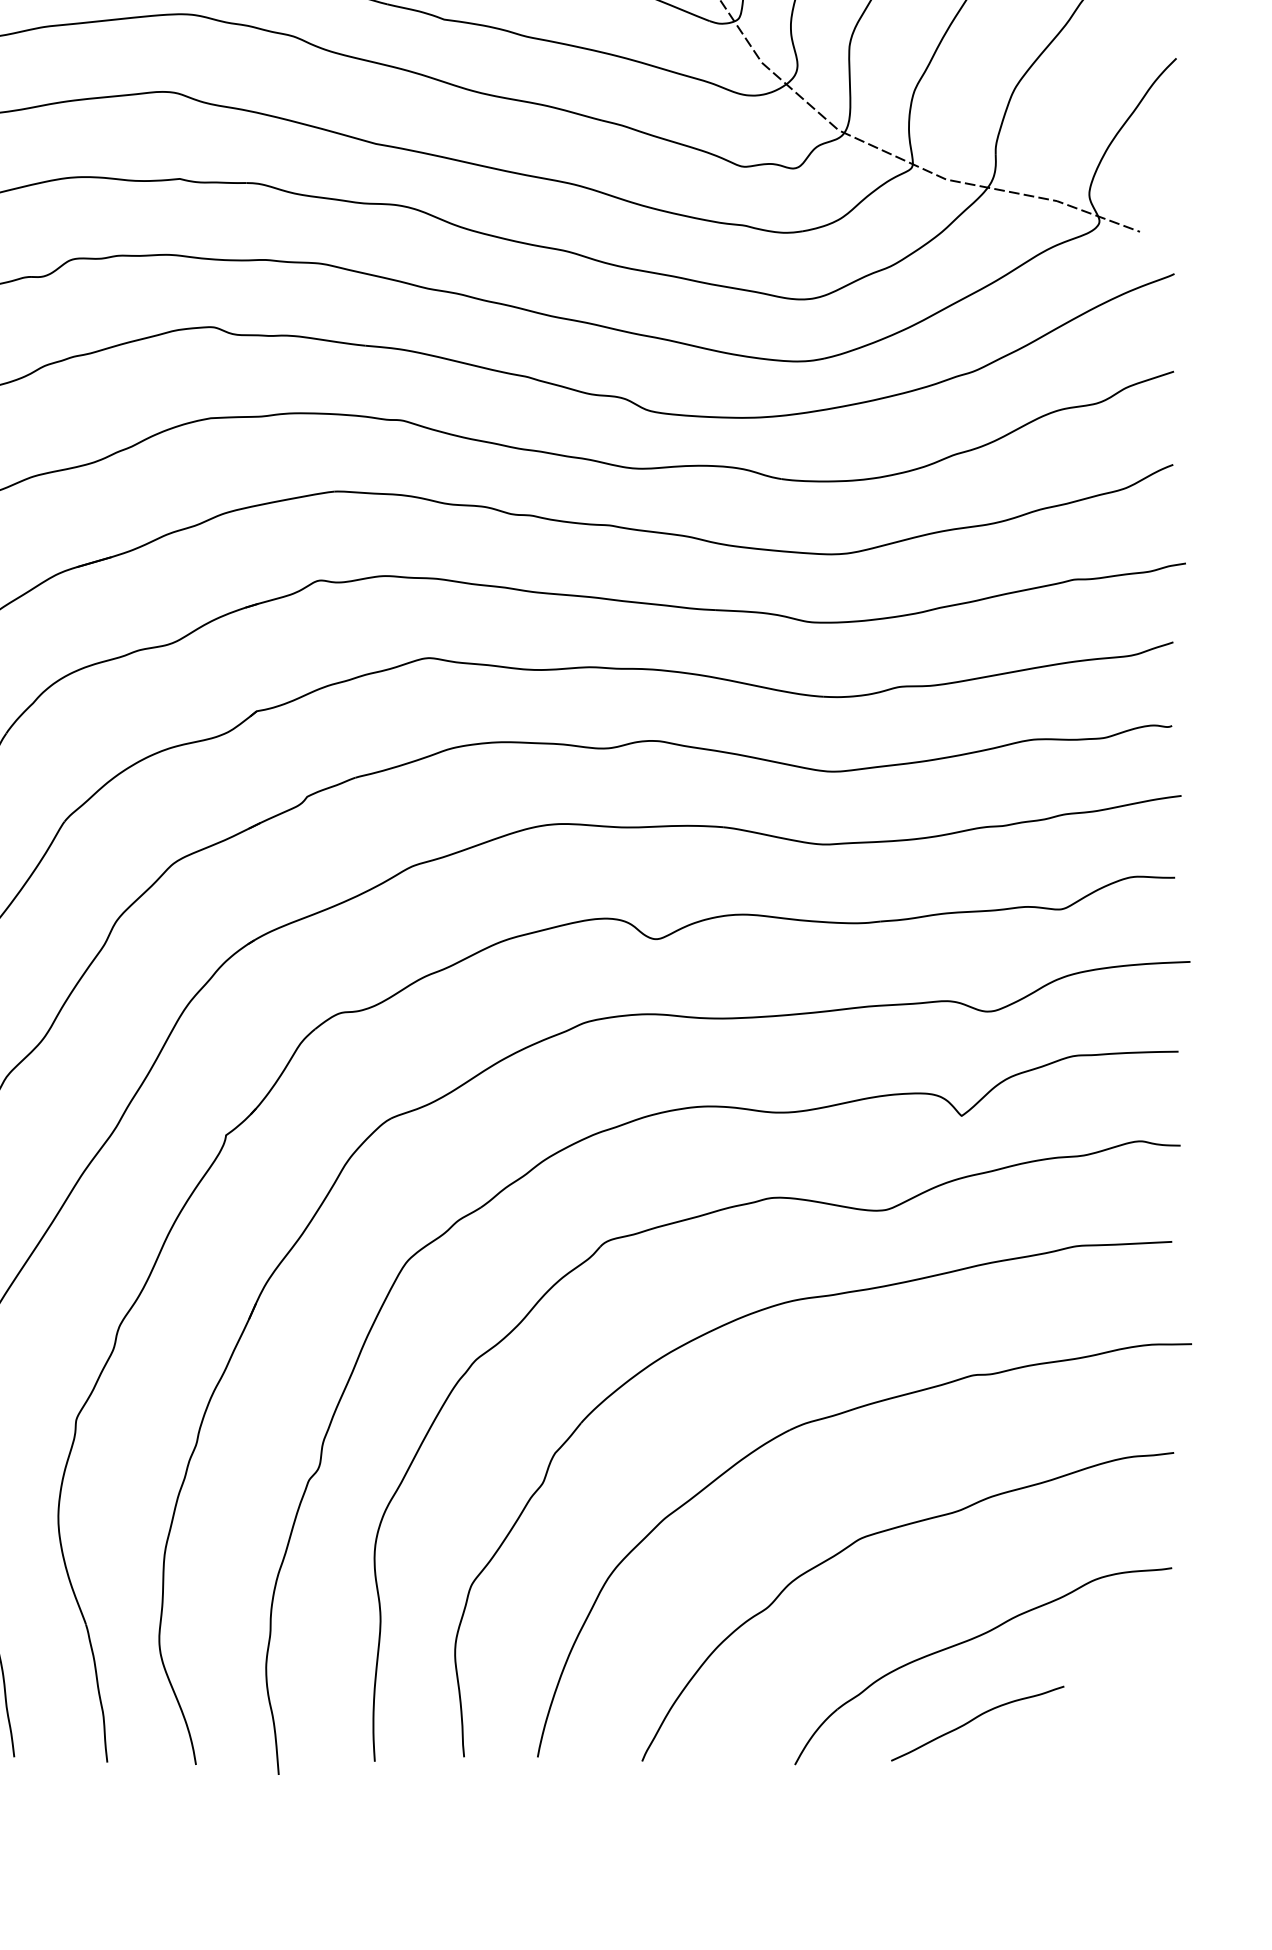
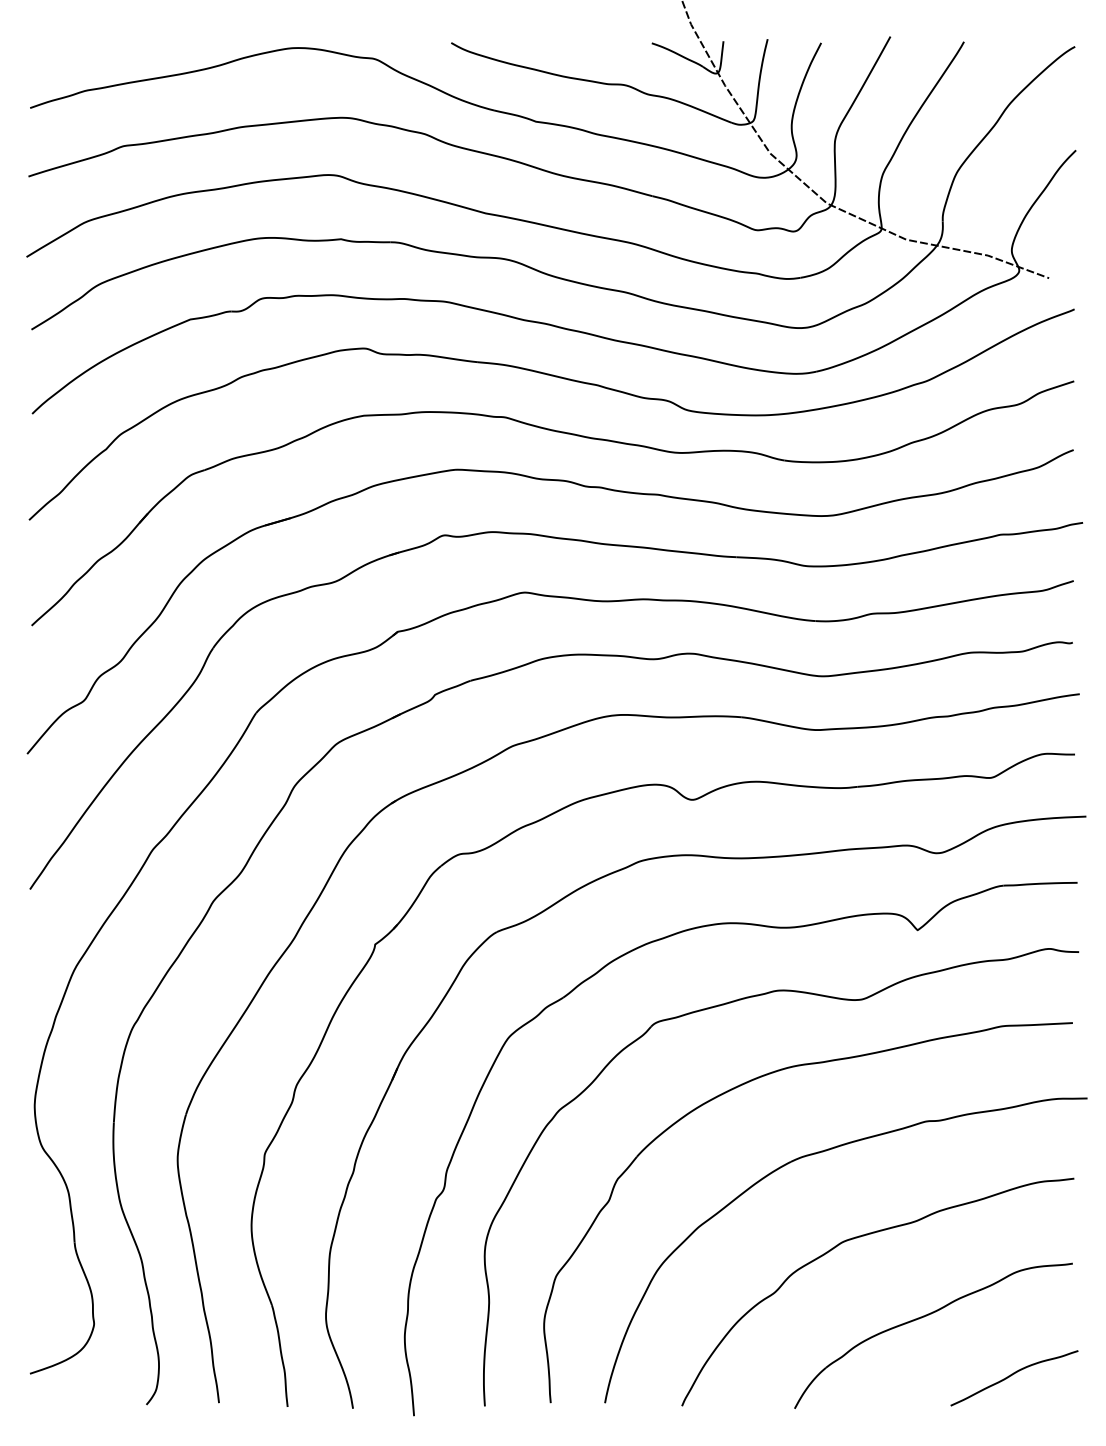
curve: (975, 1719) -> (1012, 1375), moved

